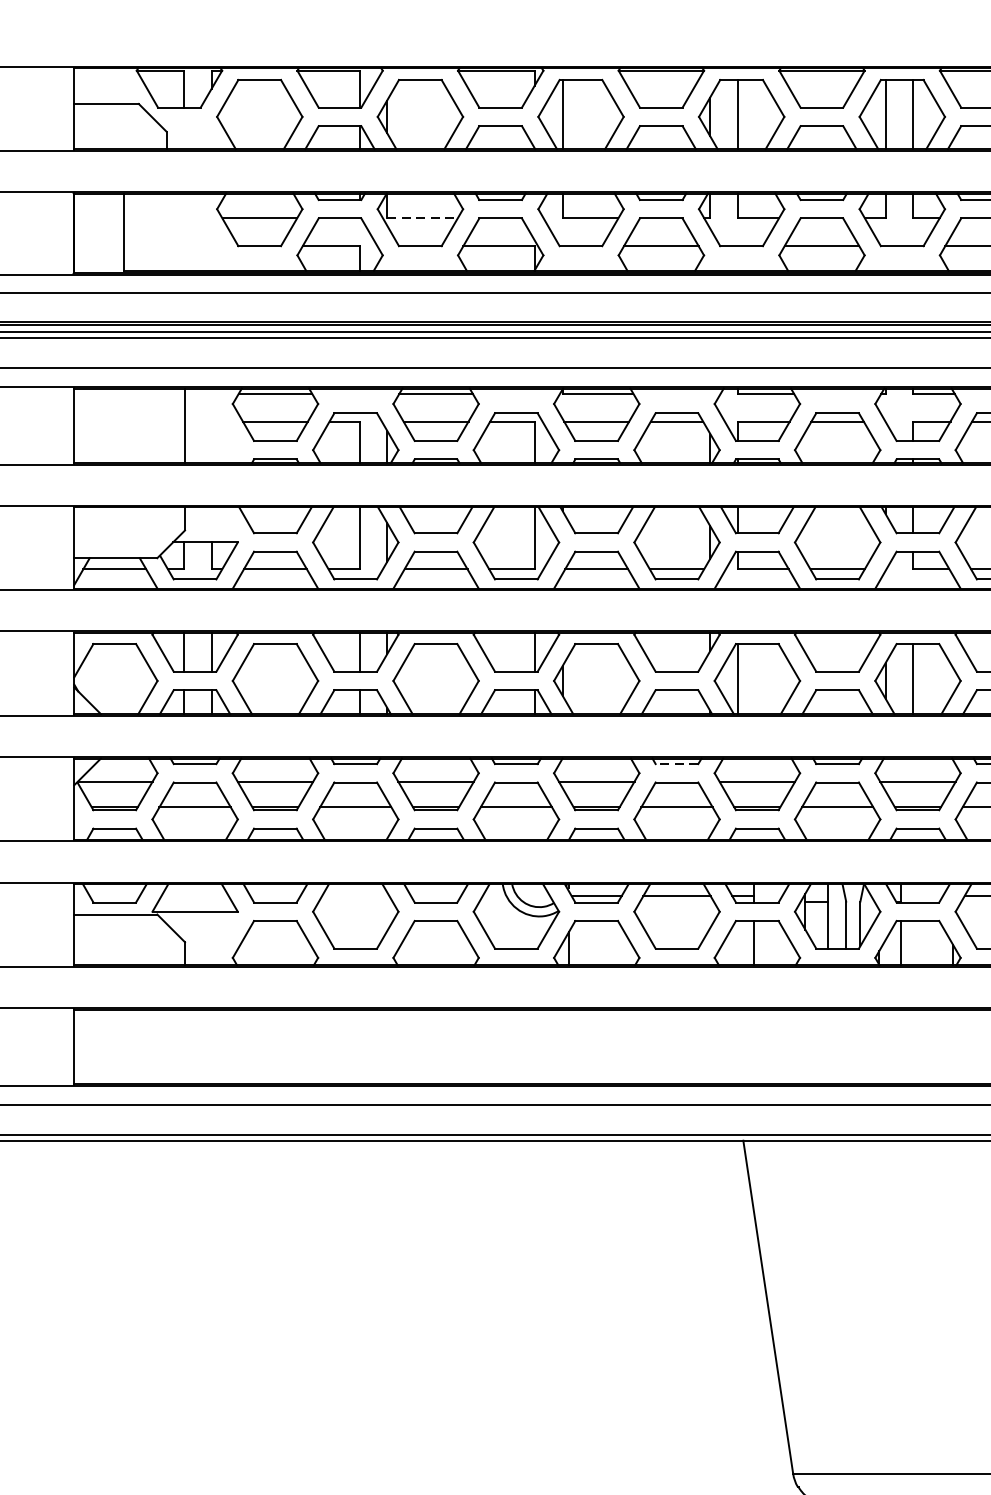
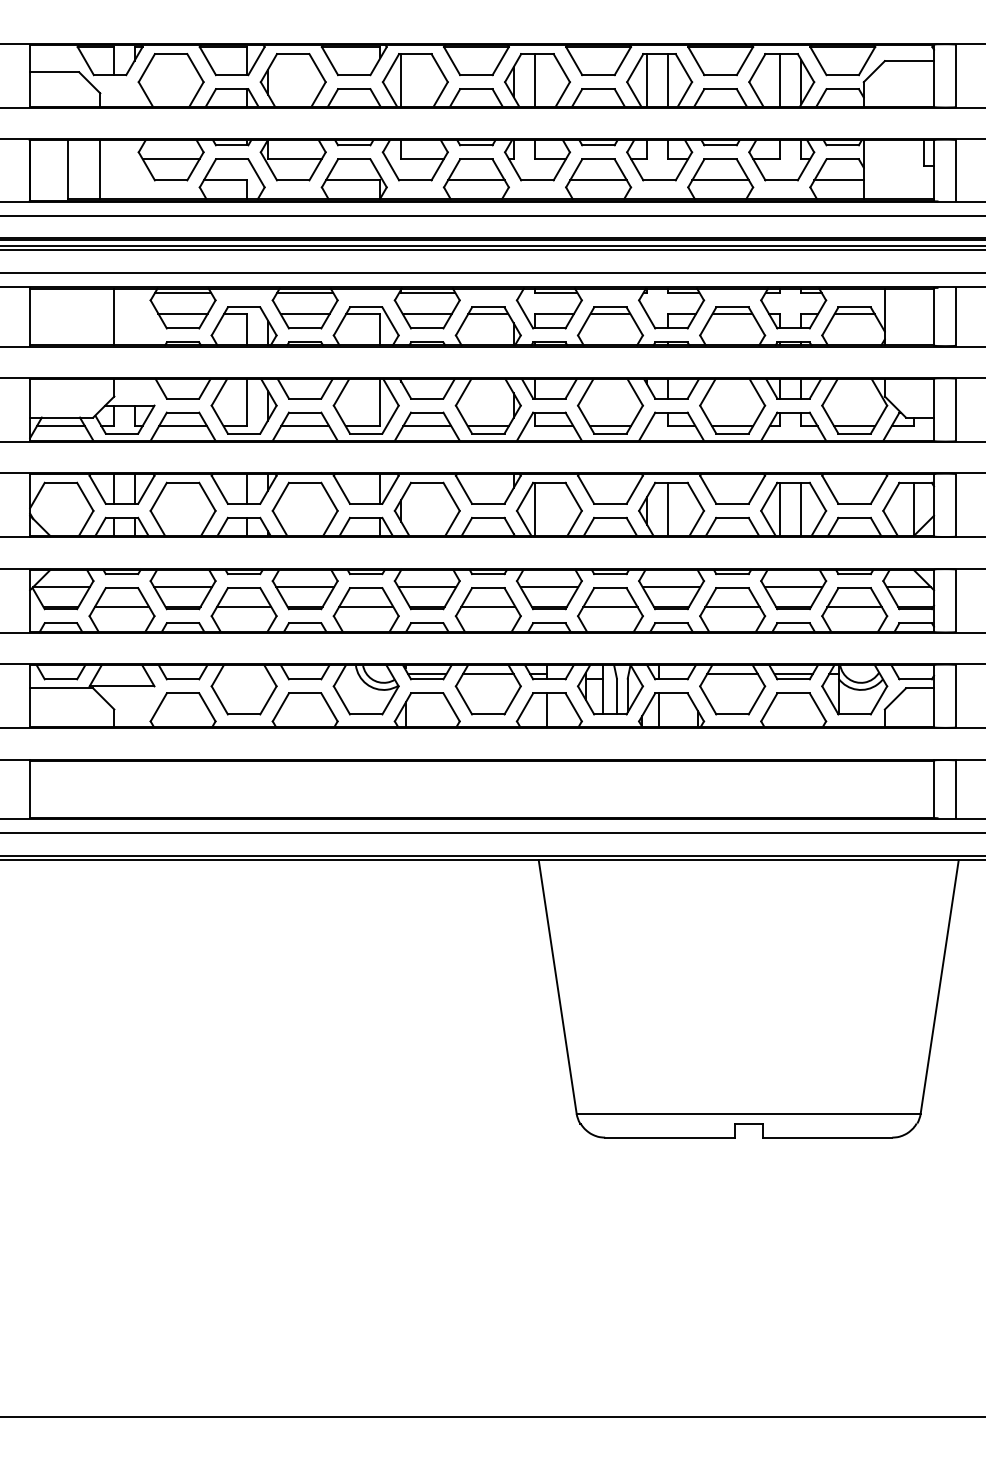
line: (422, 218) -> (294, 159), dashed -> solid
line: (166, 231) -> (100, 169), added
line: (675, 764) -> (487, 574), dashed -> solid

